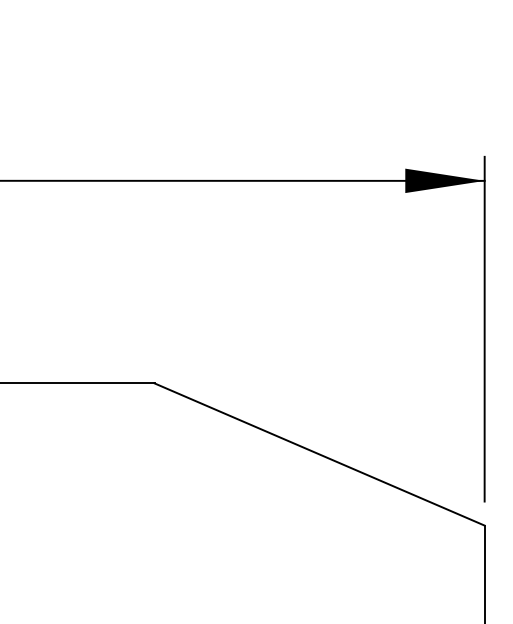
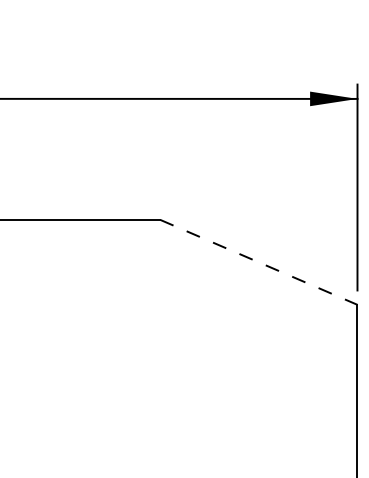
line: (320, 454) -> (259, 262), solid -> dashed

